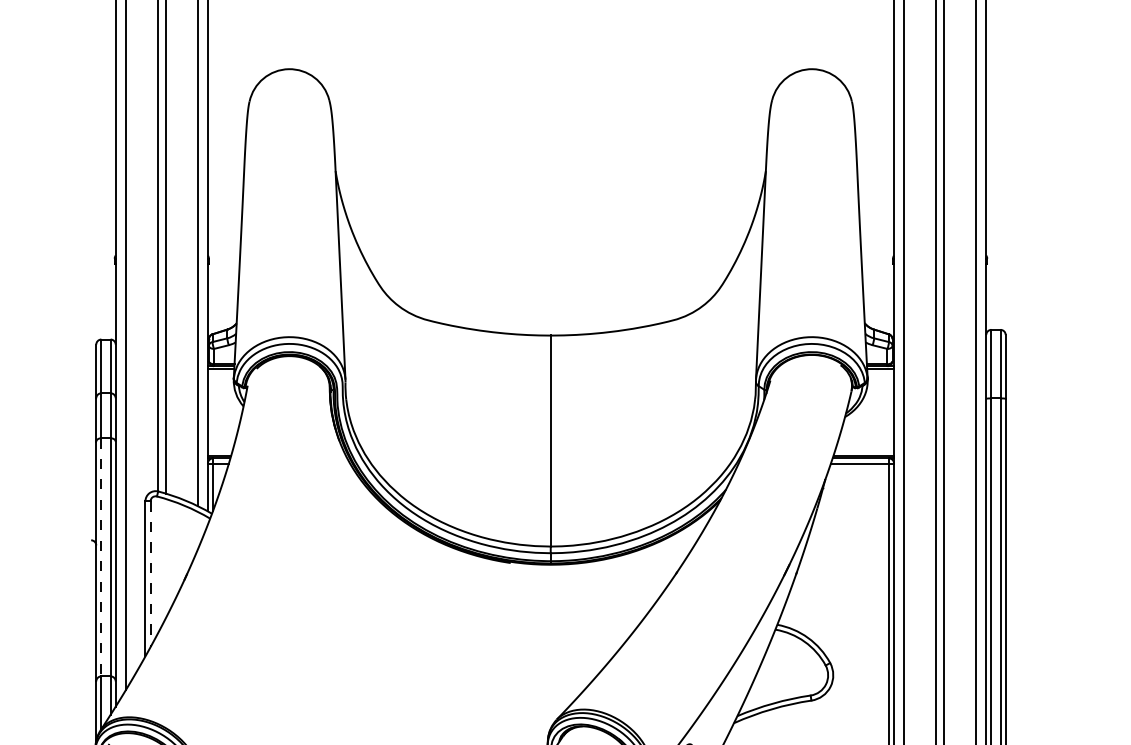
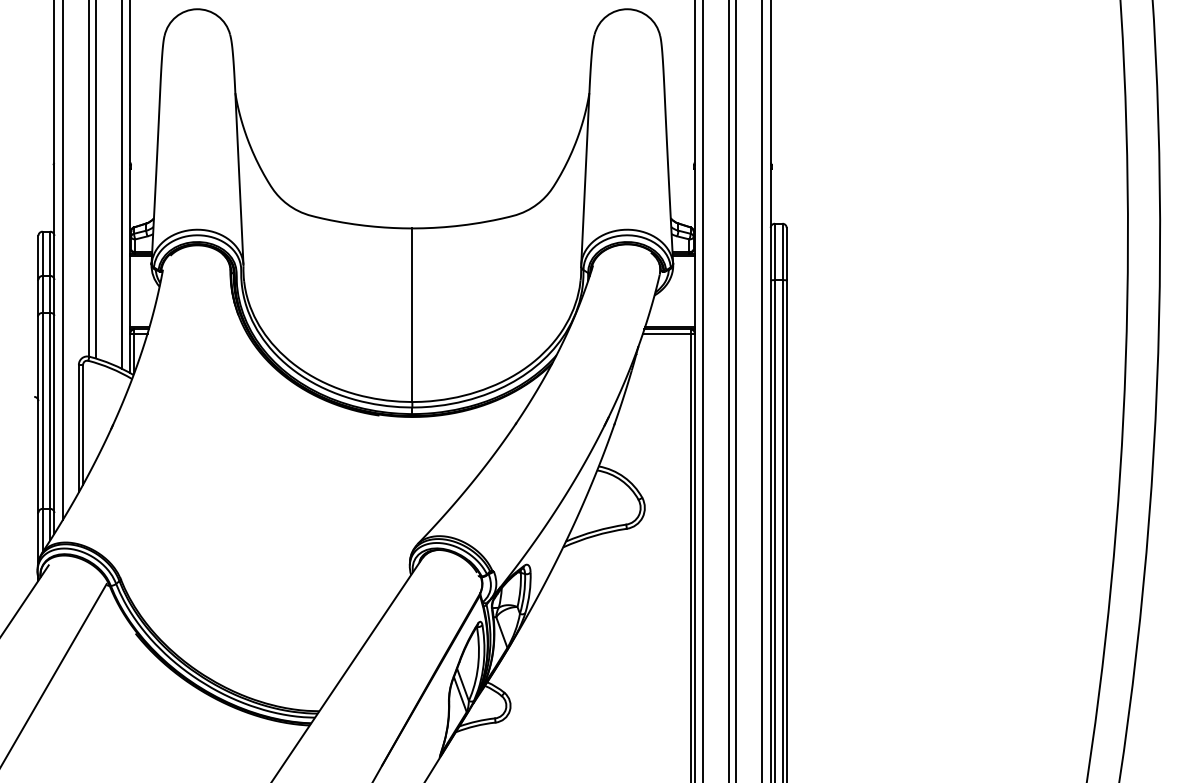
line: (101, 556) -> (42, 410), dashed -> solid
line: (151, 573) -> (83, 424), dashed -> solid

